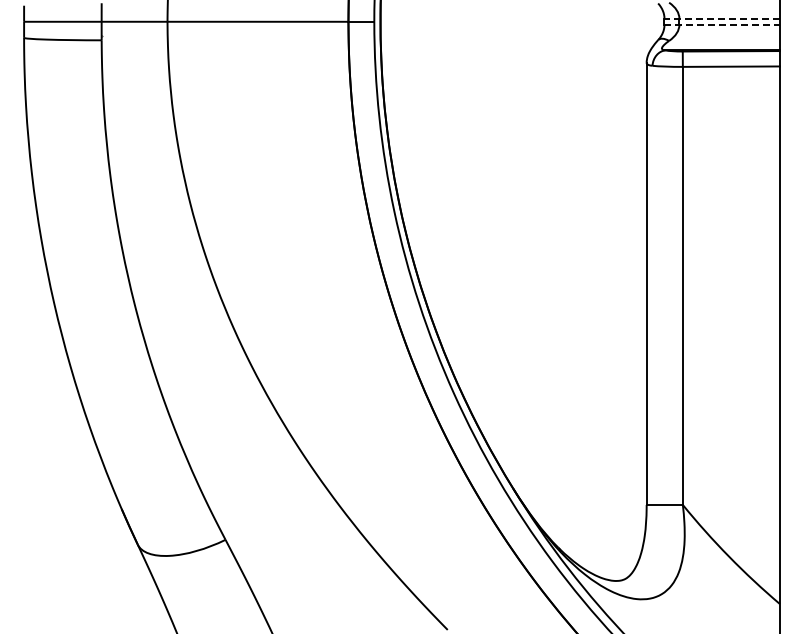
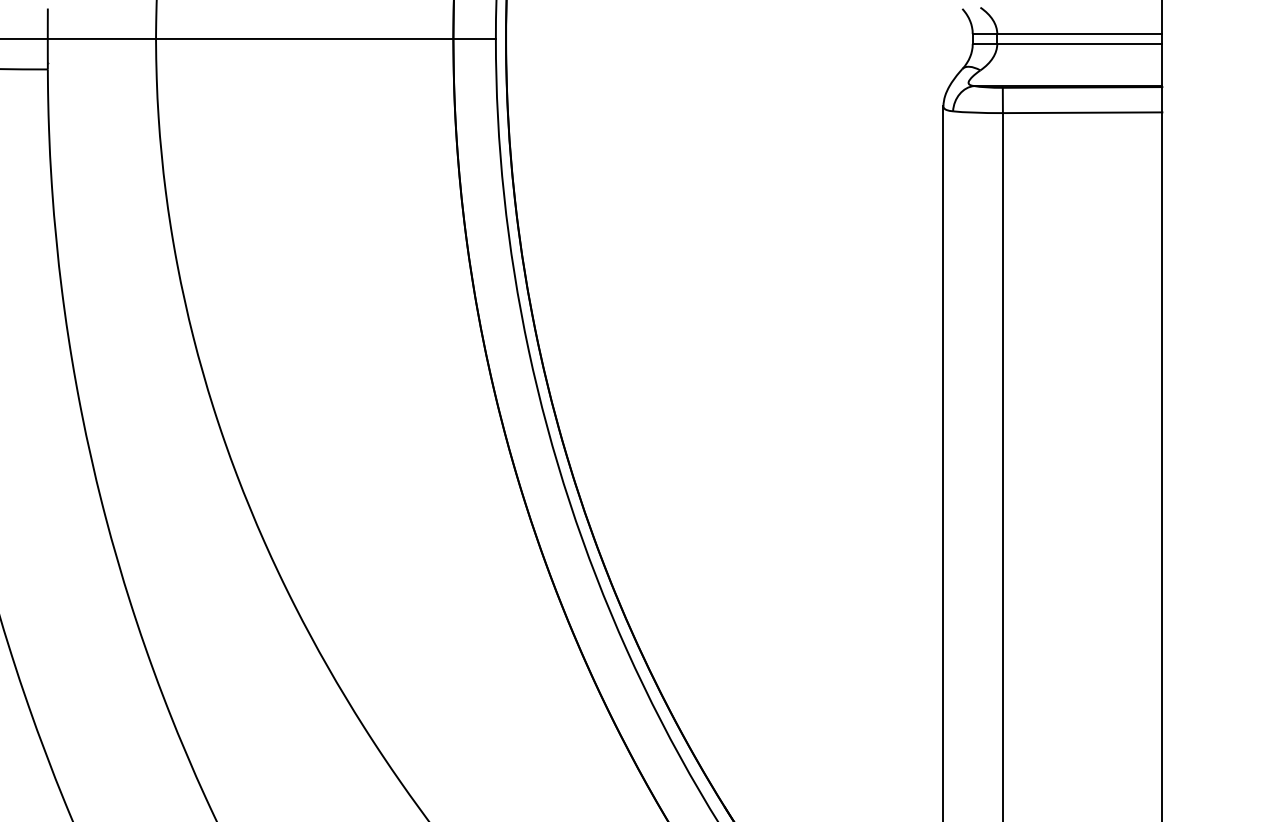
line: (722, 18) -> (1068, 33), dashed -> solid
line: (722, 24) -> (1068, 43), dashed -> solid

